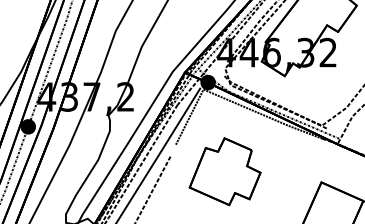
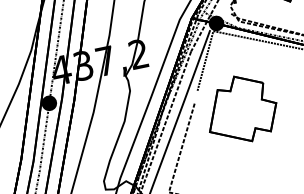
part: (224, 171) -> (240, 109), moved

